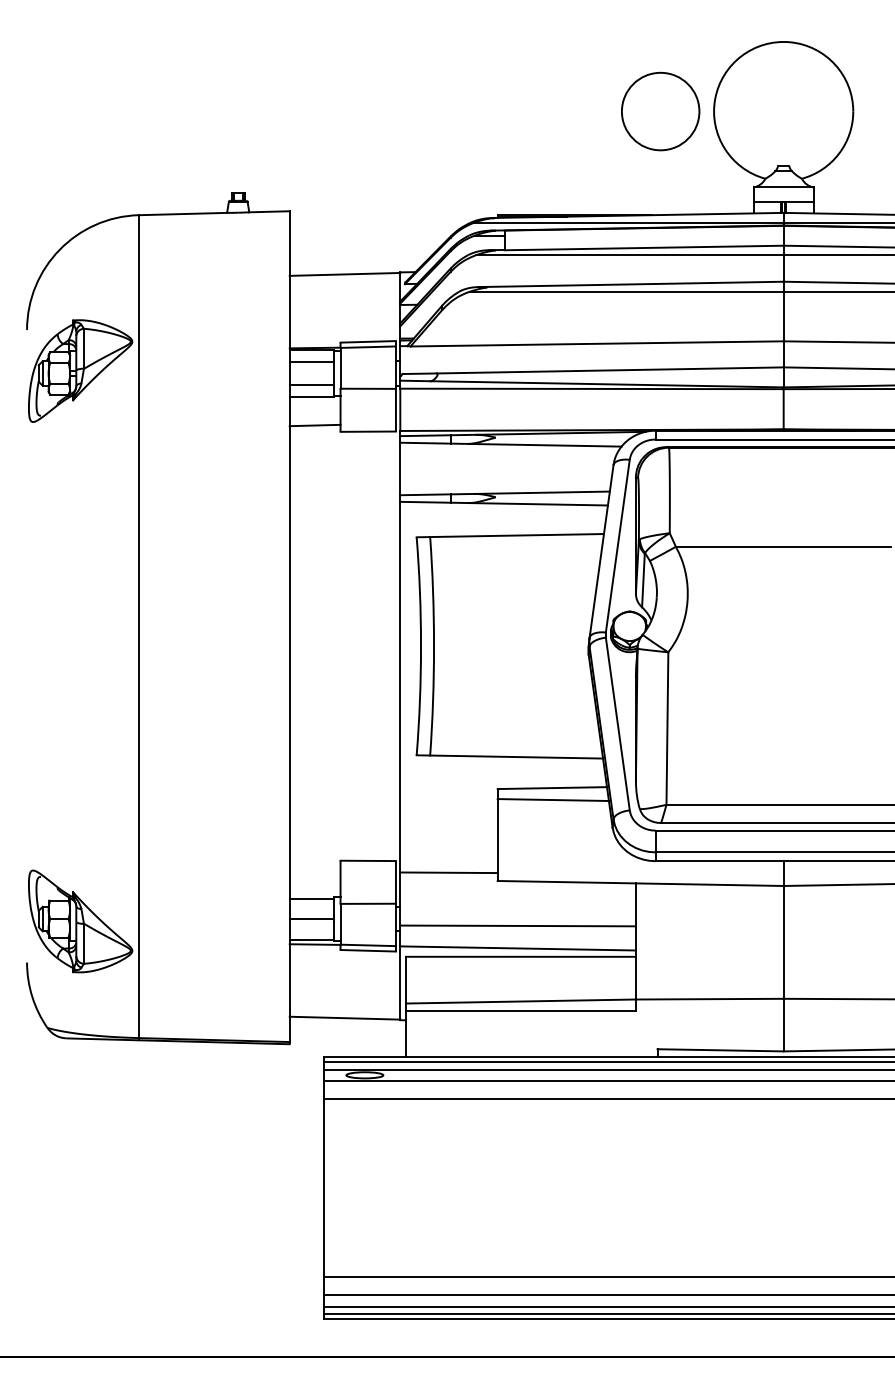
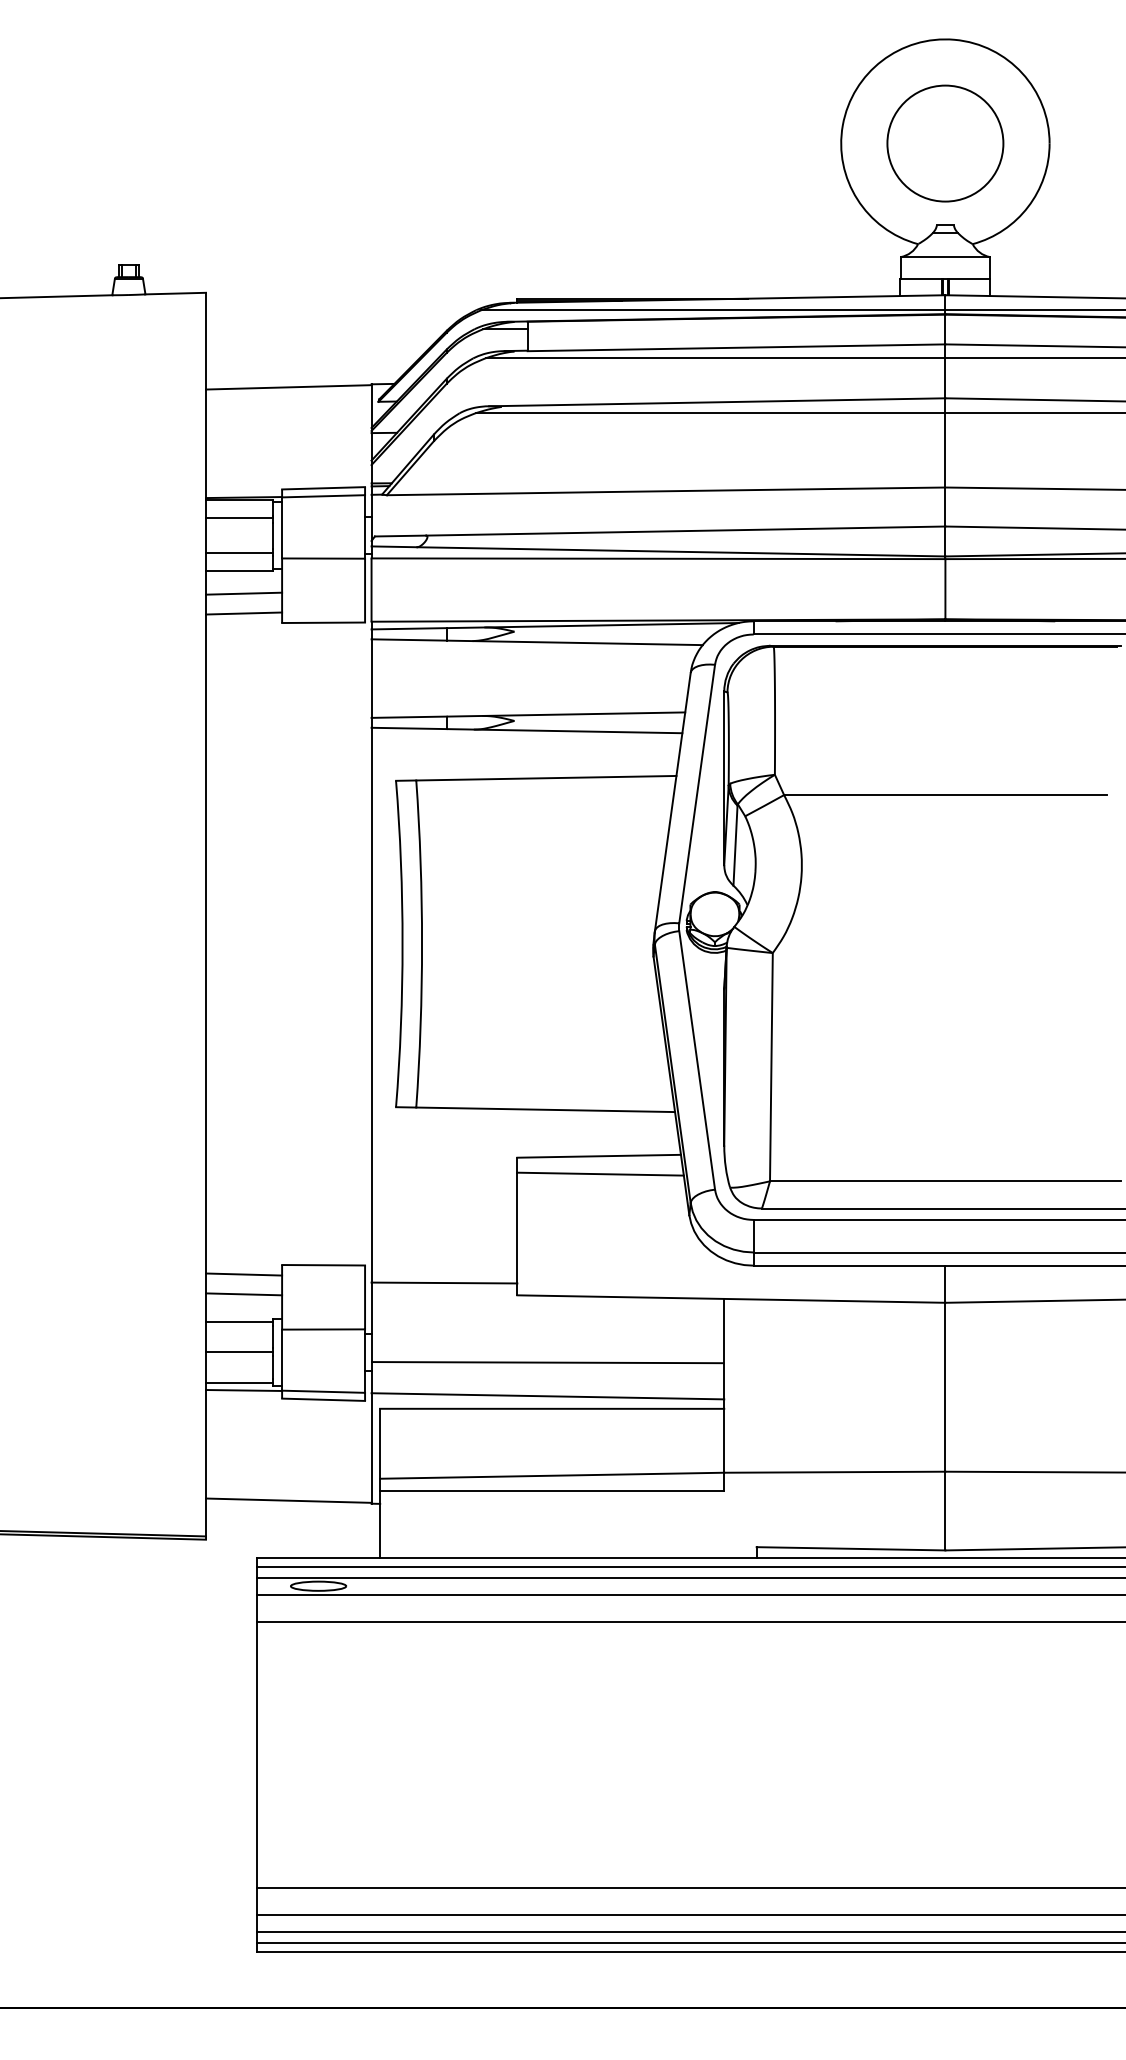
circle: (660, 111) -> (945, 143), moved
line: (314, 411) -> (243, 592), added
line: (314, 866) -> (243, 1273), added
line: (314, 879) -> (243, 1293), added

